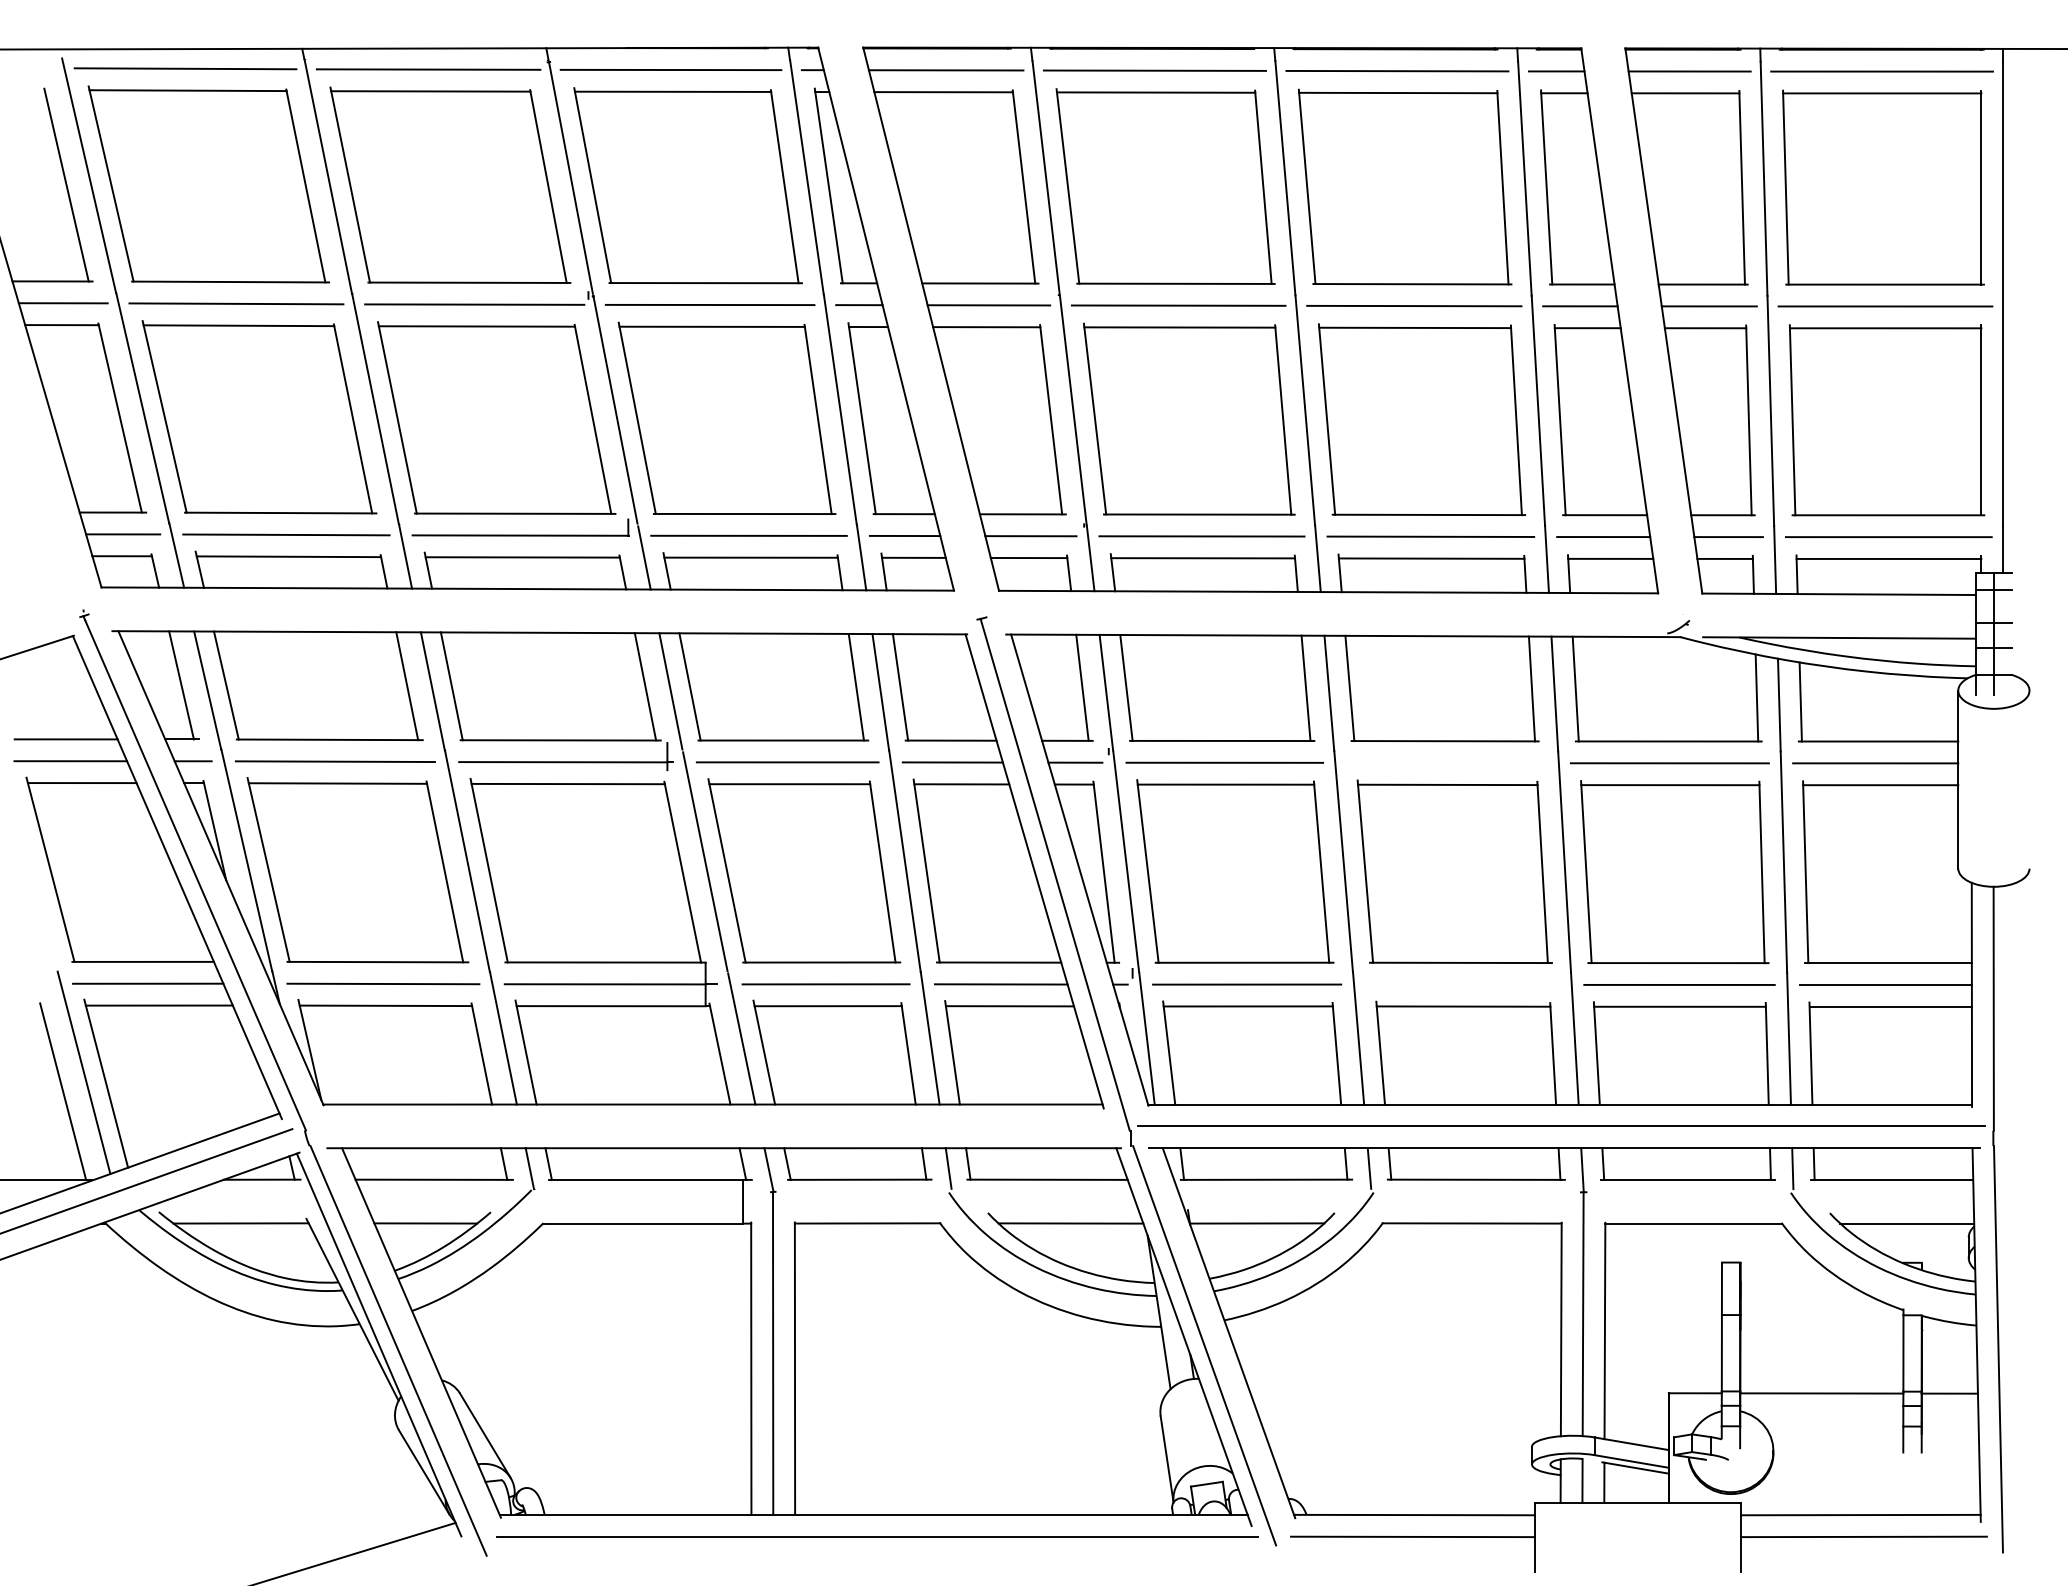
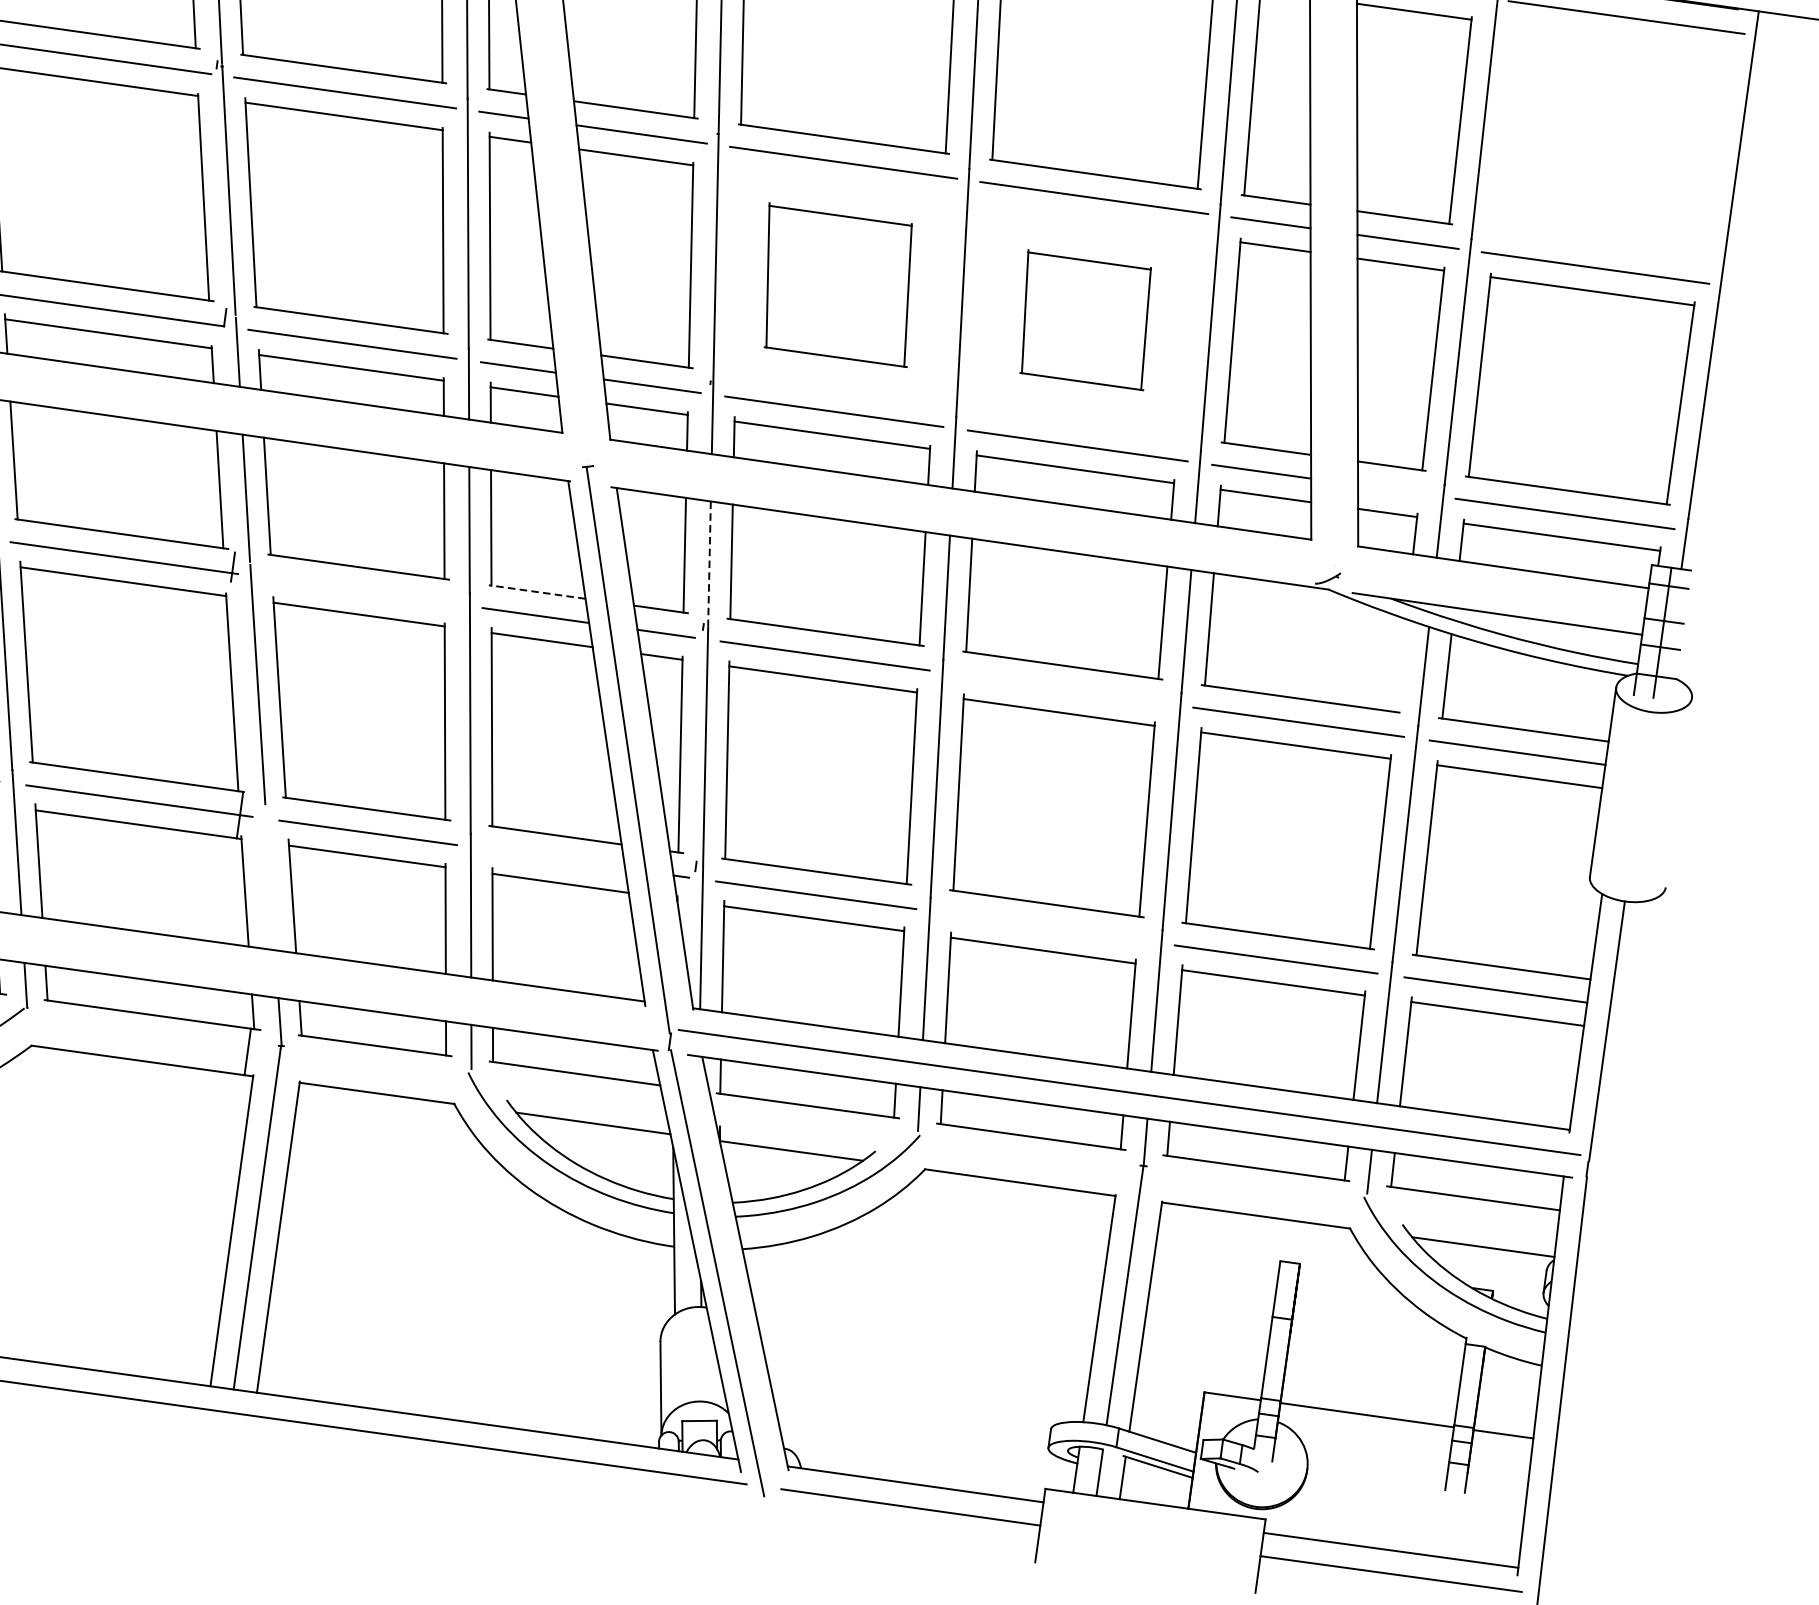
part: (1883, 187) -> (1610, 141), removed
part: (1189, 418) -> (838, 284), size x0.7
part: (1422, 419) -> (1086, 319), size x0.6
line: (1728, 537) -> (1394, 490), removed
line: (1106, 693) -> (709, 564), solid -> dashed
line: (1756, 697) -> (1400, 665), removed
line: (950, 740) -> (536, 591), solid -> dashed
line: (787, 762) -> (359, 591), removed
line: (1000, 984) -> (553, 858), removed
line: (741, 1038) -> (270, 877), removed

